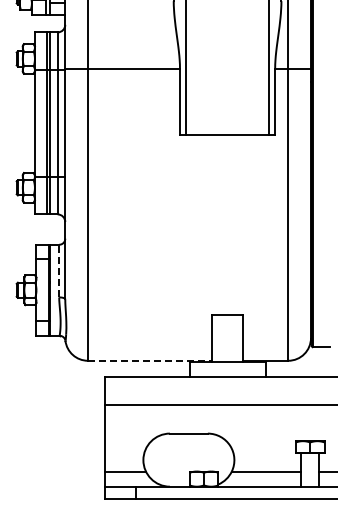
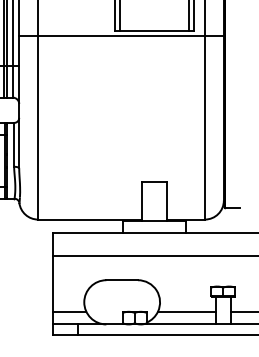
line: (188, 140) -> (121, 36), added
line: (59, 270) -> (14, 144), dashed -> solid
line: (150, 360) -> (90, 219), dashed -> solid

